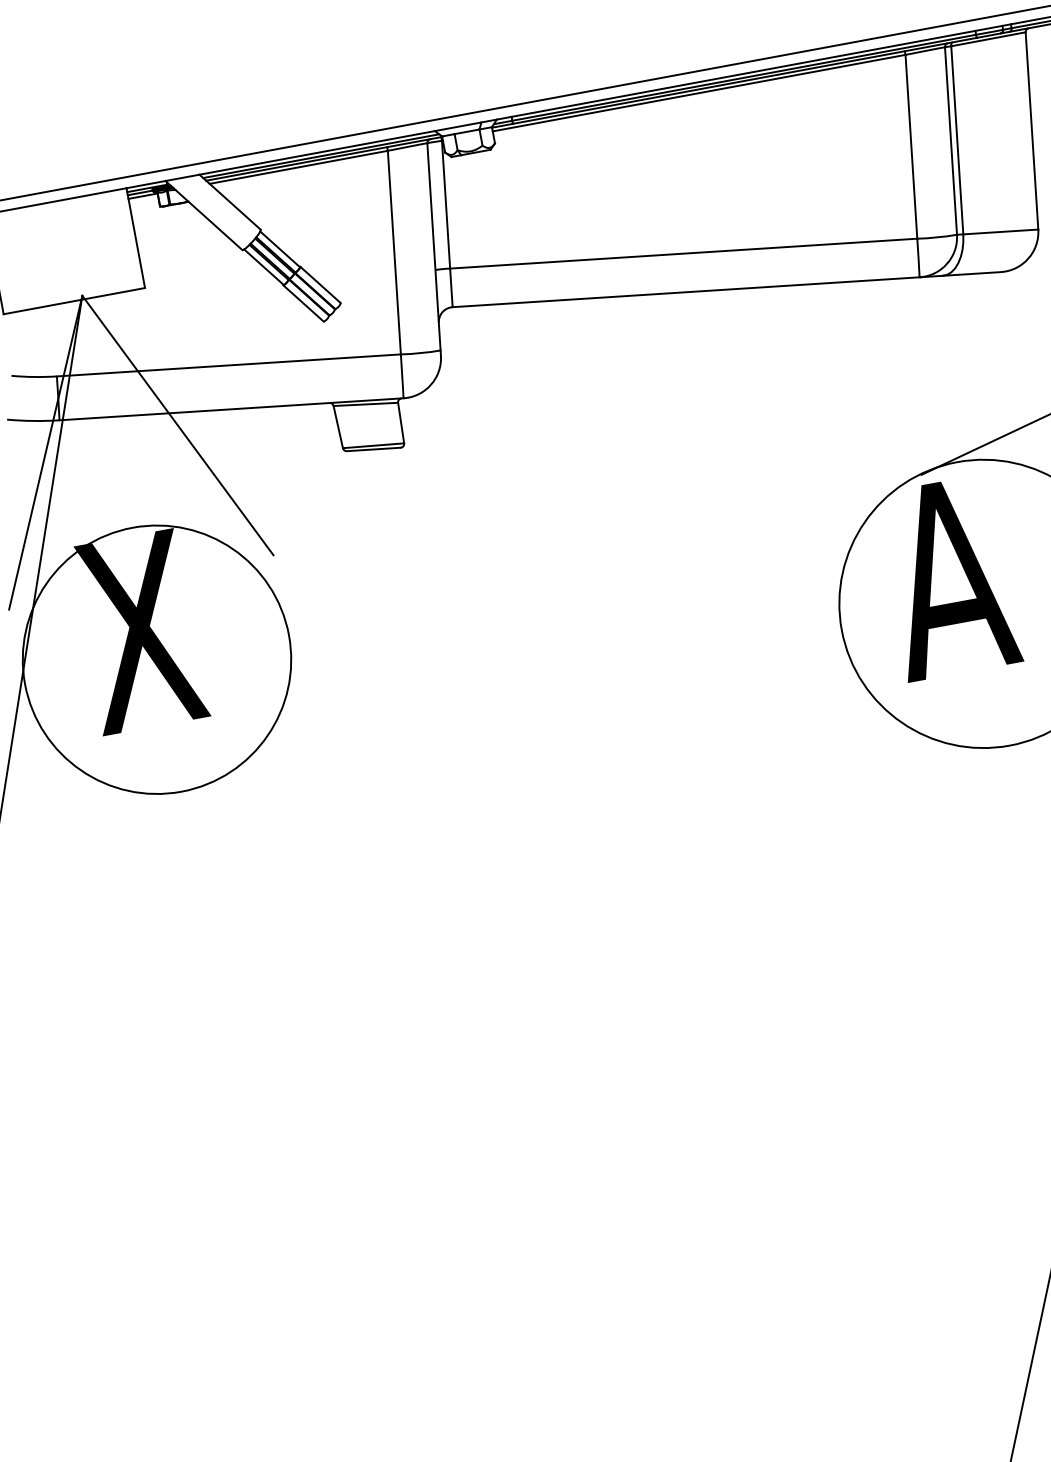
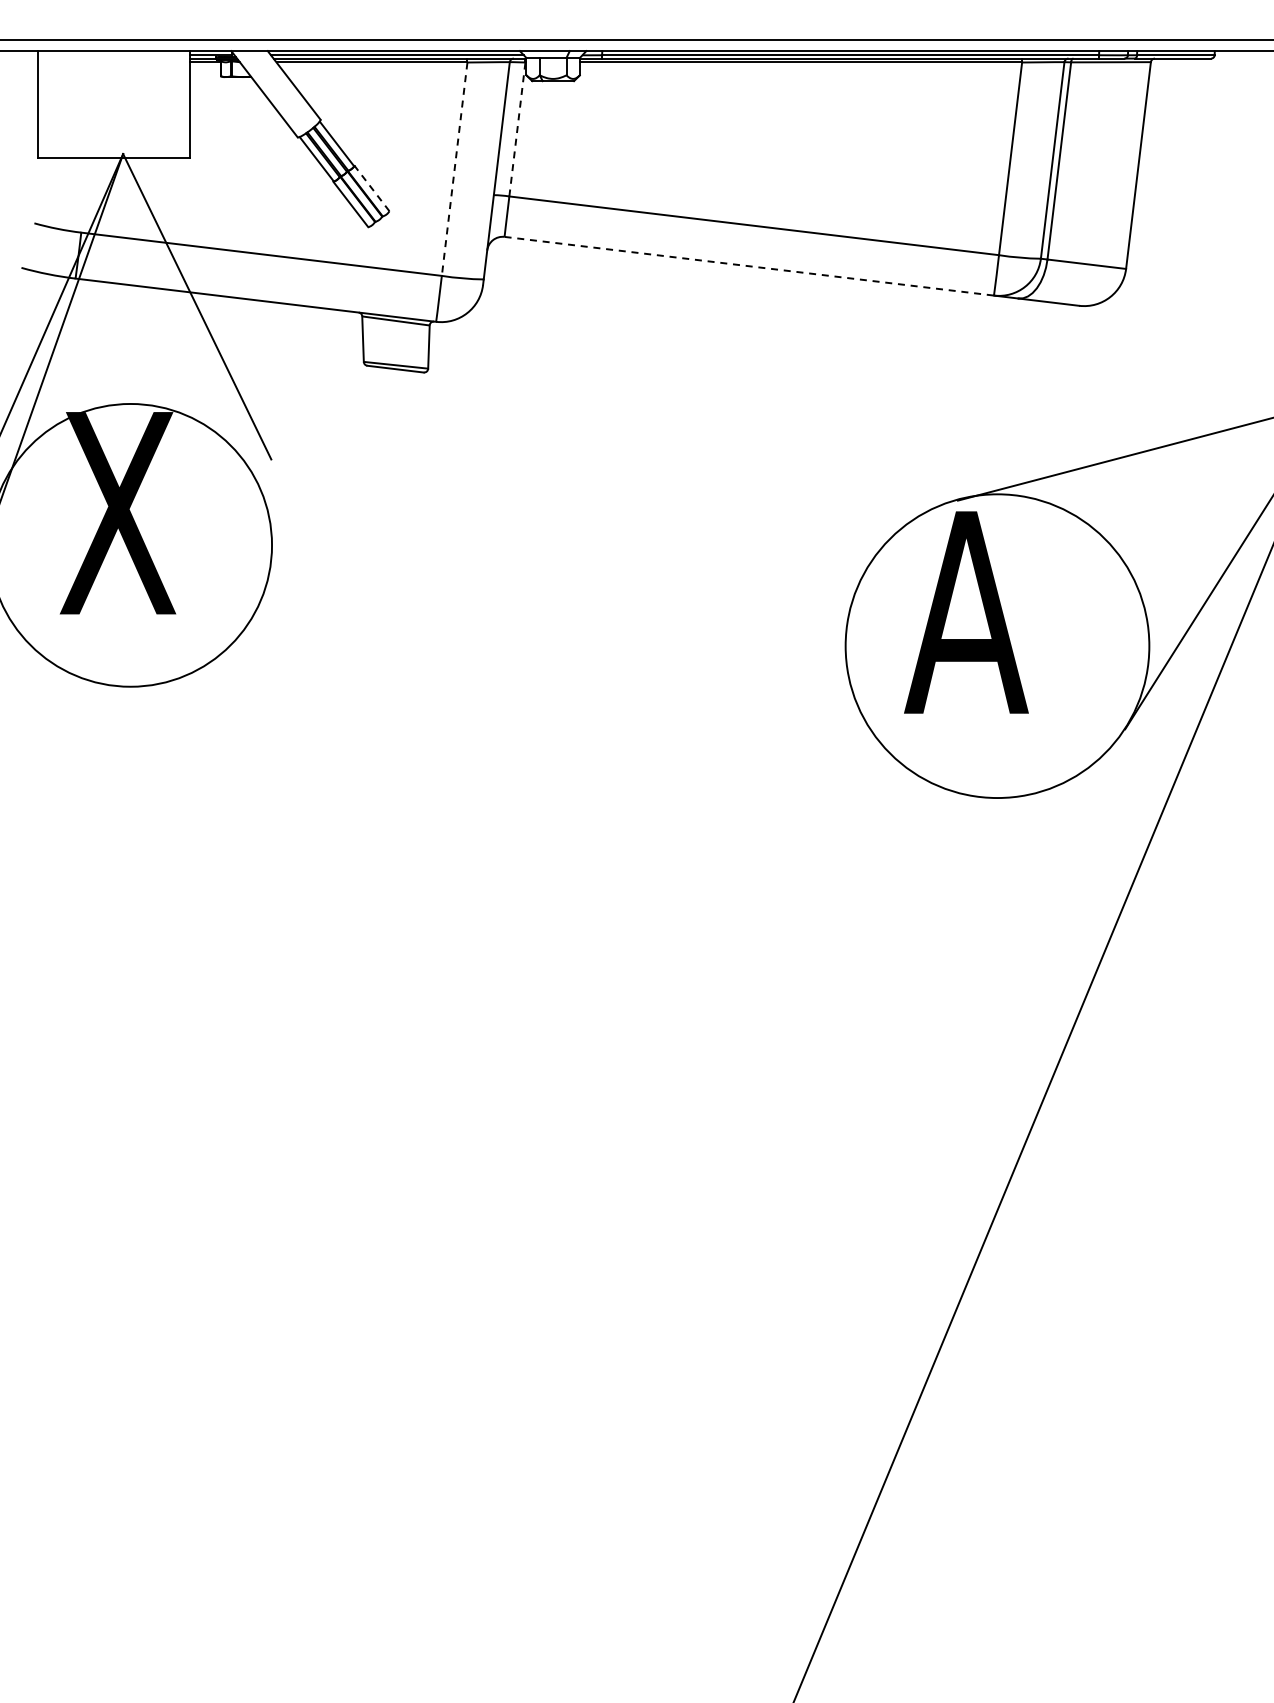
line: (445, 203) -> (517, 128), solid -> dashed
line: (394, 252) -> (454, 169), solid -> dashed
line: (321, 284) -> (372, 188), solid -> dashed
line: (686, 292) -> (749, 266), solid -> dashed

